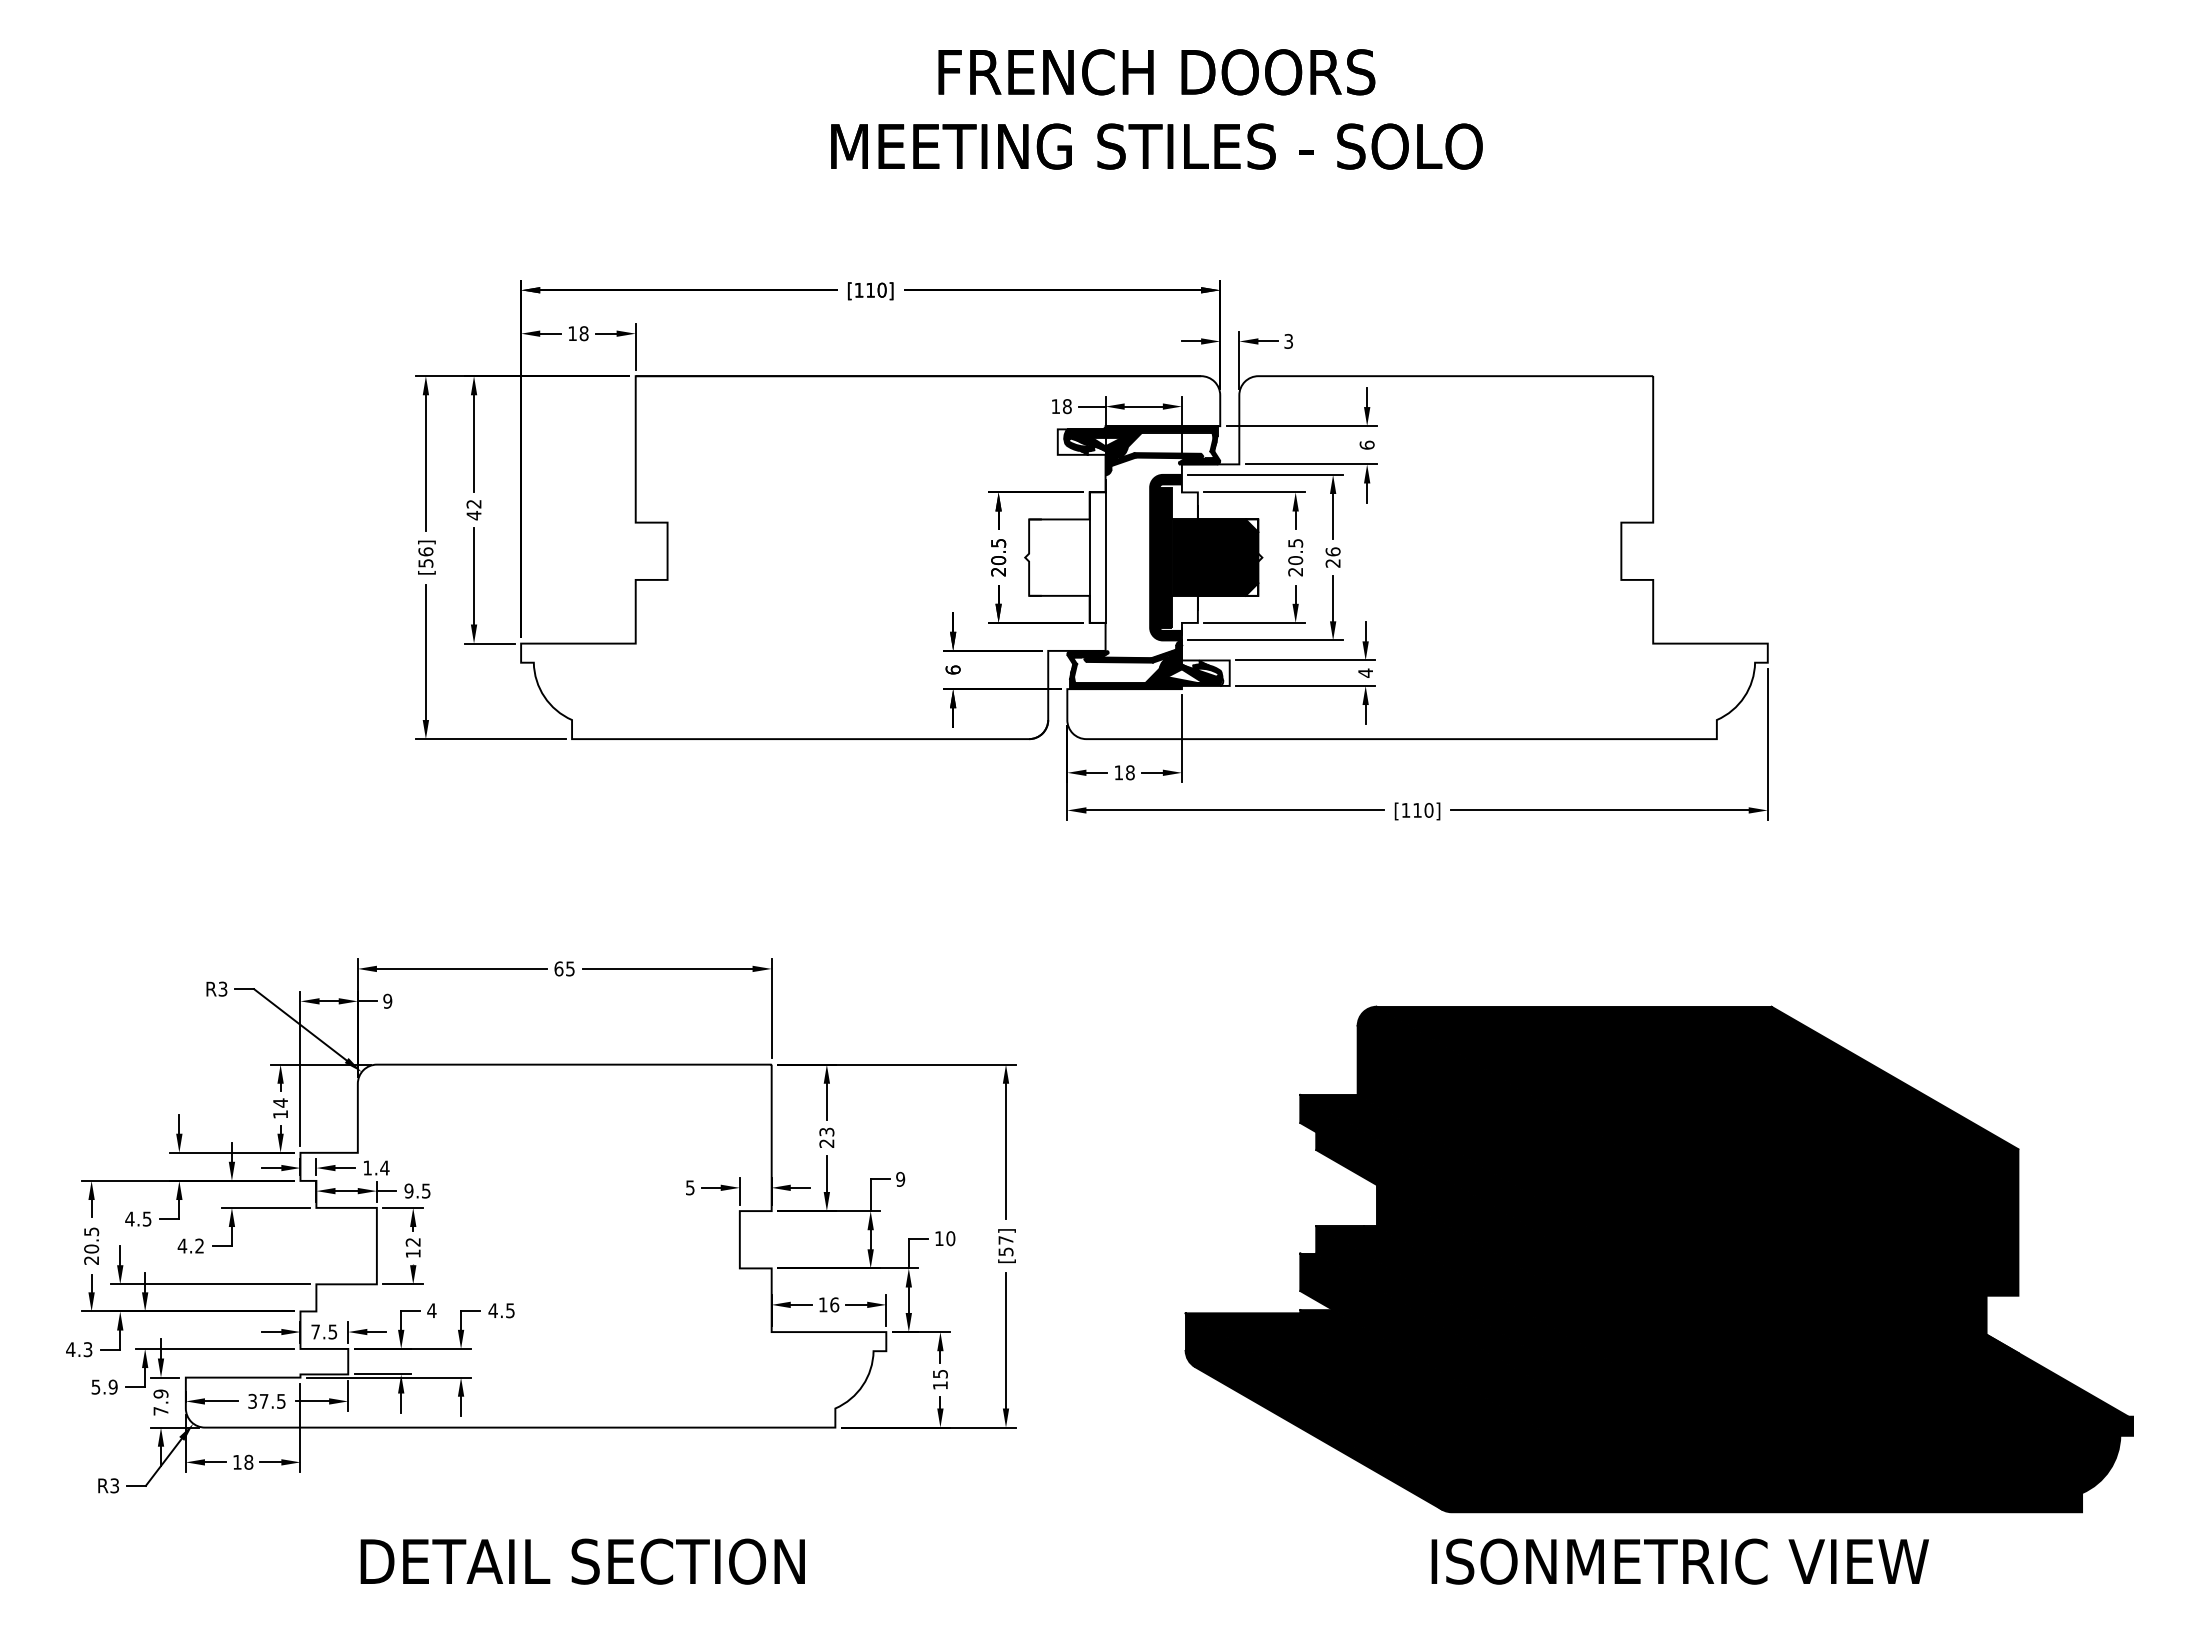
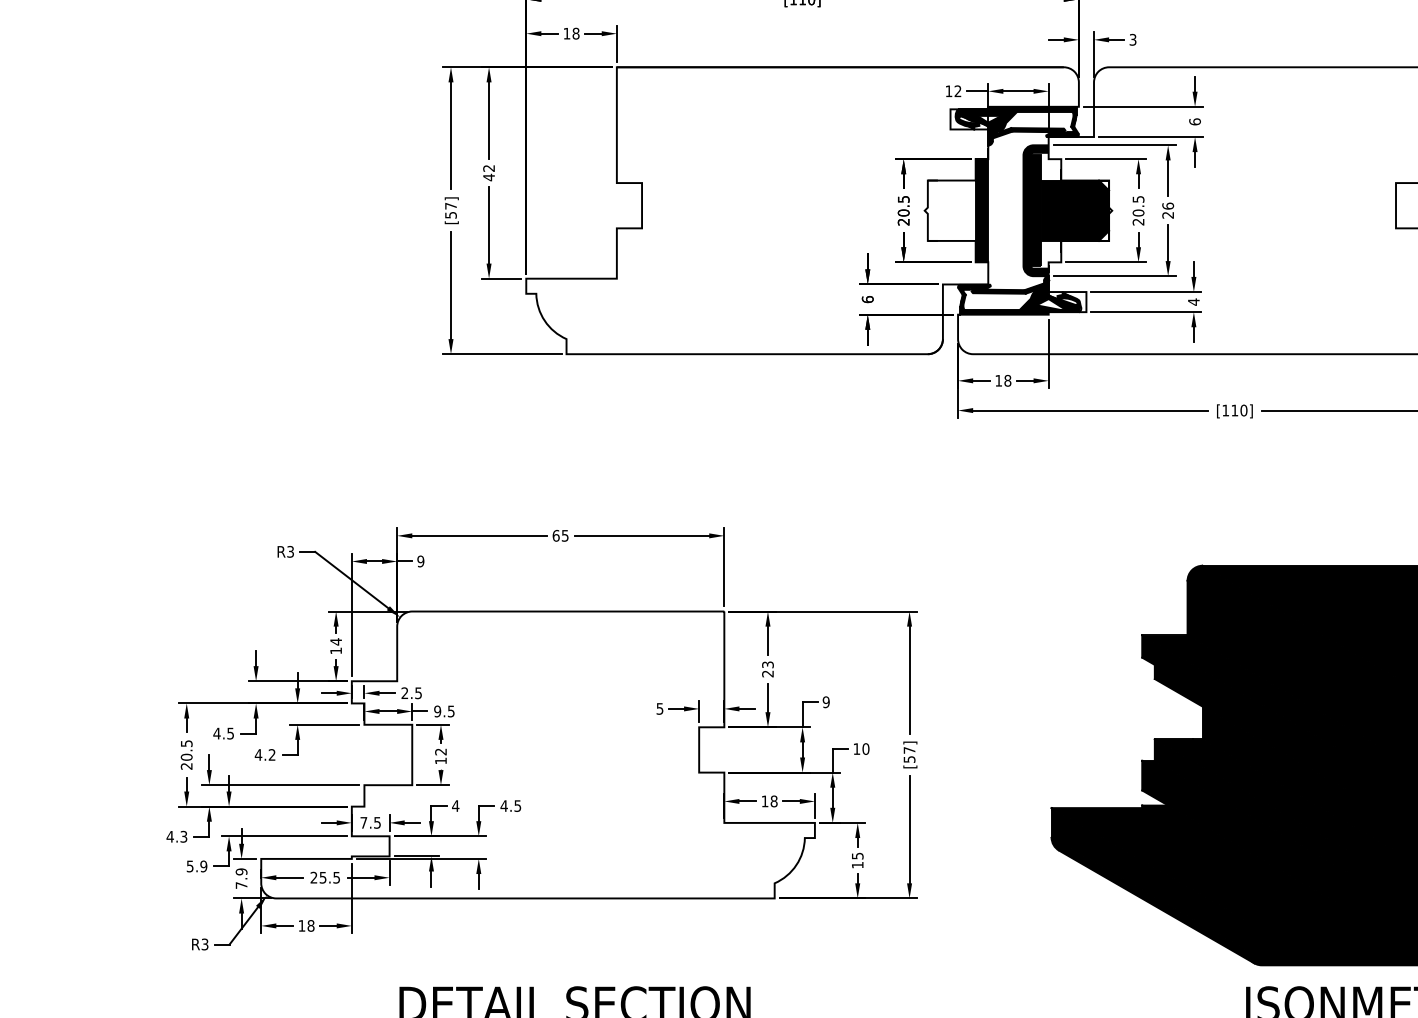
text: (1067, 406) -> (958, 91), 18 -> 12
text: (425, 551) -> (450, 205), [56] -> [57]
fill: (1097, 557) -> (981, 210), added
text: (376, 1167) -> (411, 692), 1.4 -> 2.5
text: (834, 1304) -> (773, 801), 16 -> 18
text: (258, 1401) -> (318, 877), 37.5 -> 25.5

